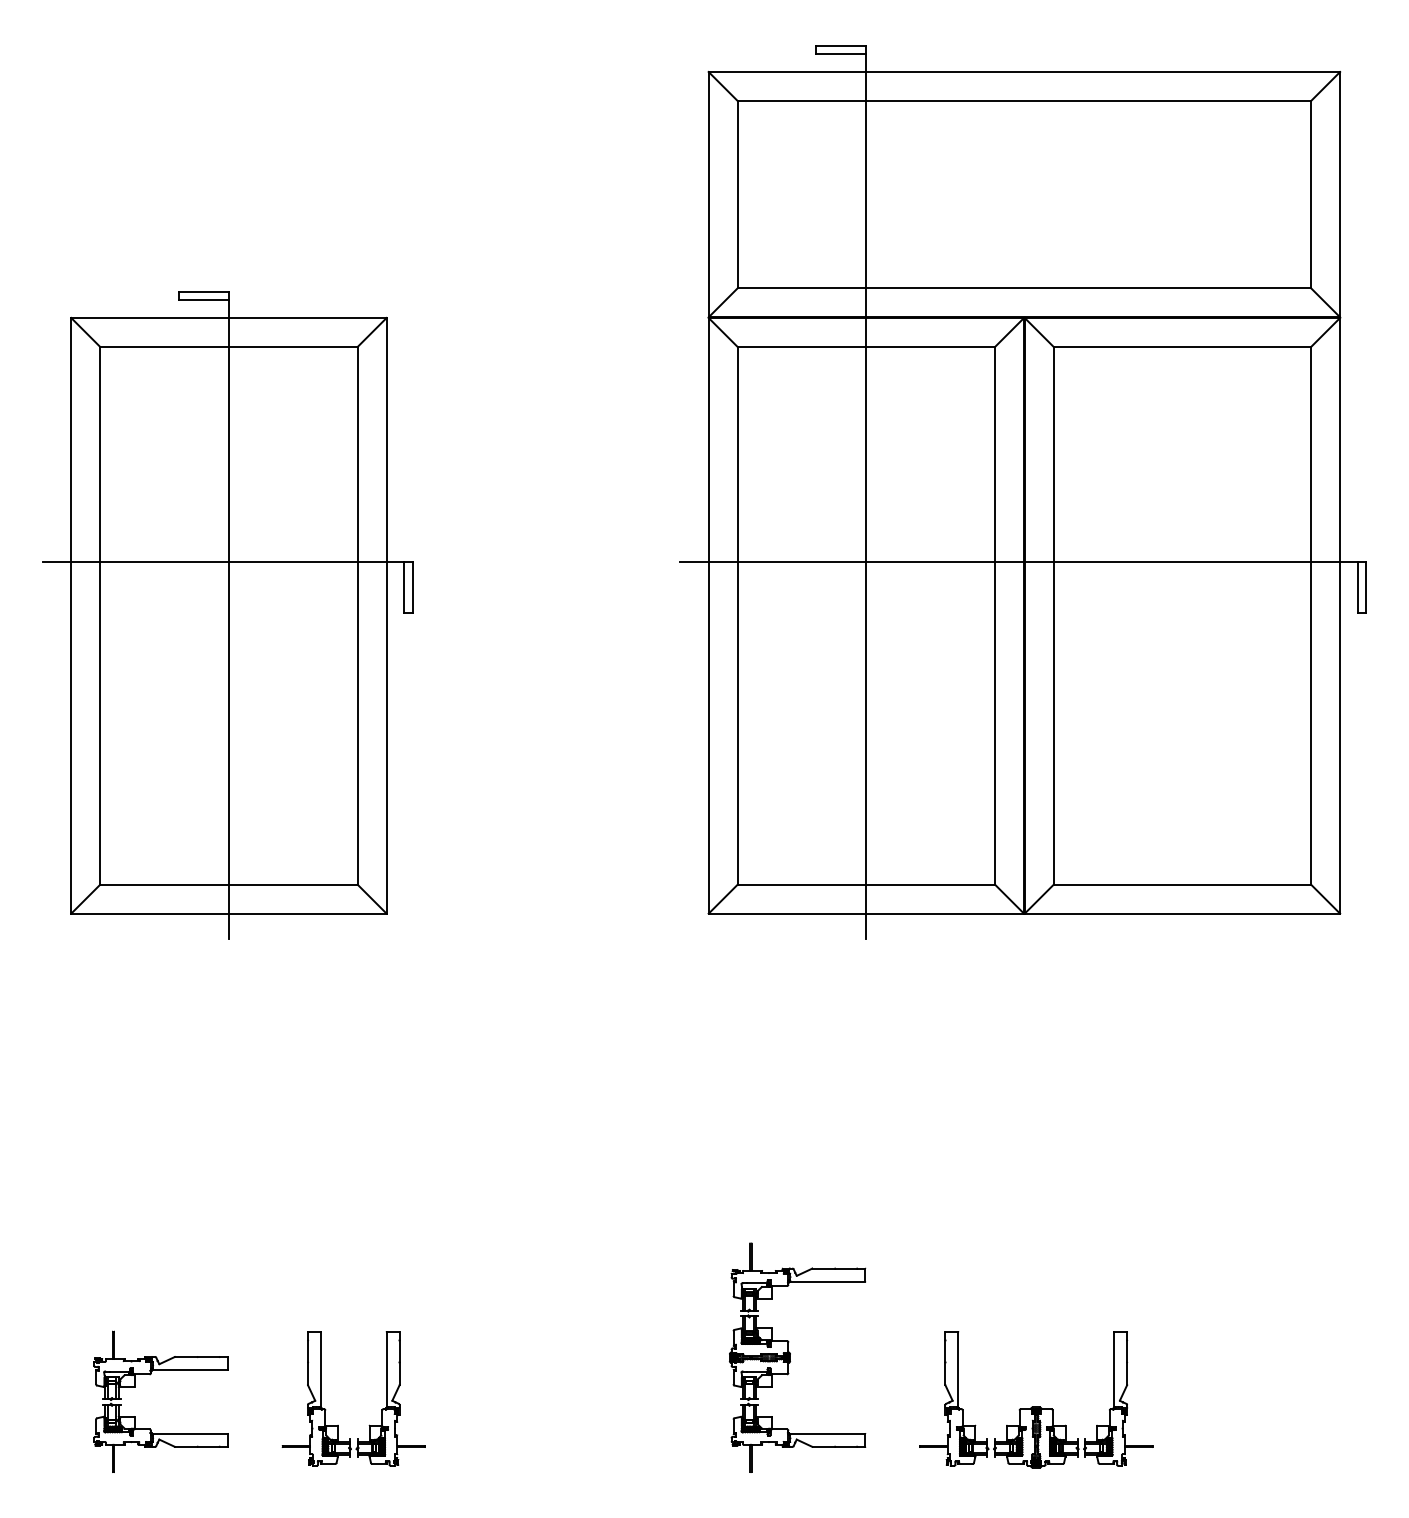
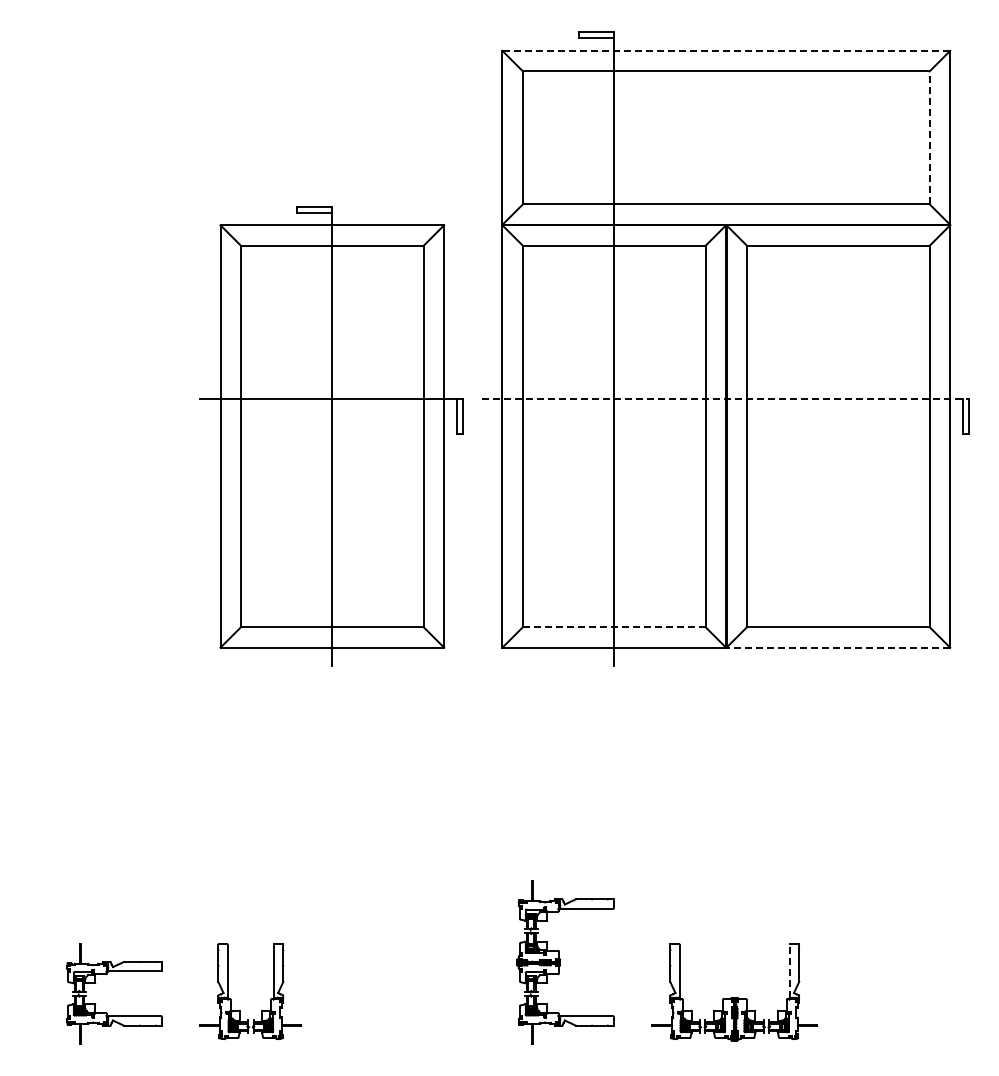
line: (1024, 71) -> (726, 50), solid -> dashed
line: (1310, 194) -> (929, 137), solid -> dashed
line: (1023, 562) -> (725, 398), solid -> dashed
part: (227, 615) -> (331, 436), moved
line: (866, 885) -> (614, 627), solid -> dashed
line: (1182, 913) -> (838, 647), solid -> dashed
line: (1113, 1370) -> (789, 971), solid -> dashed

